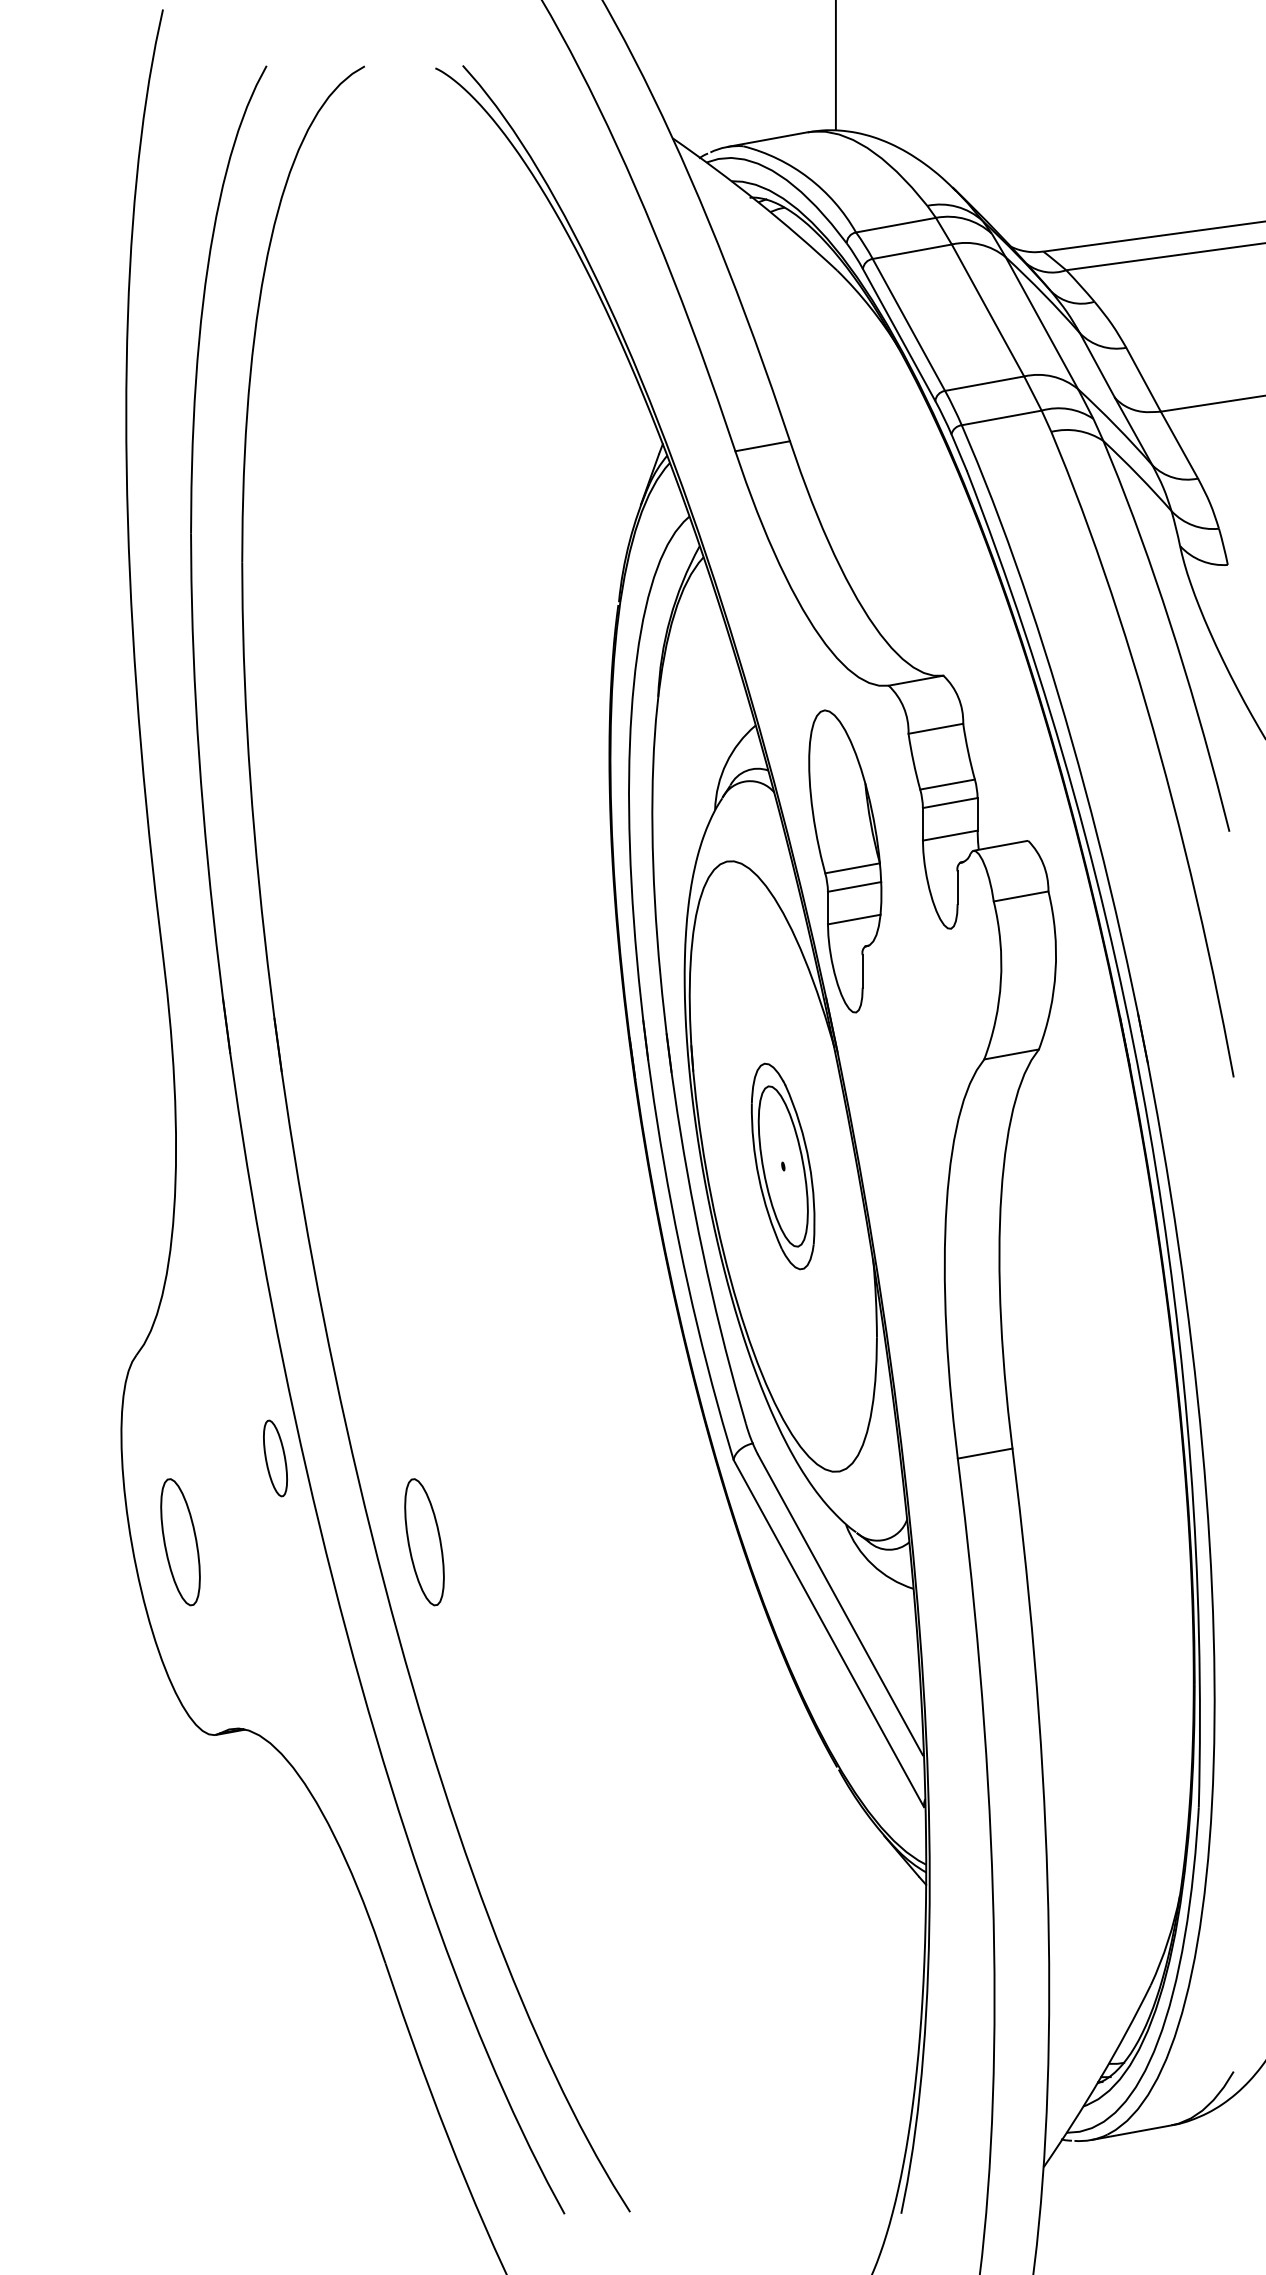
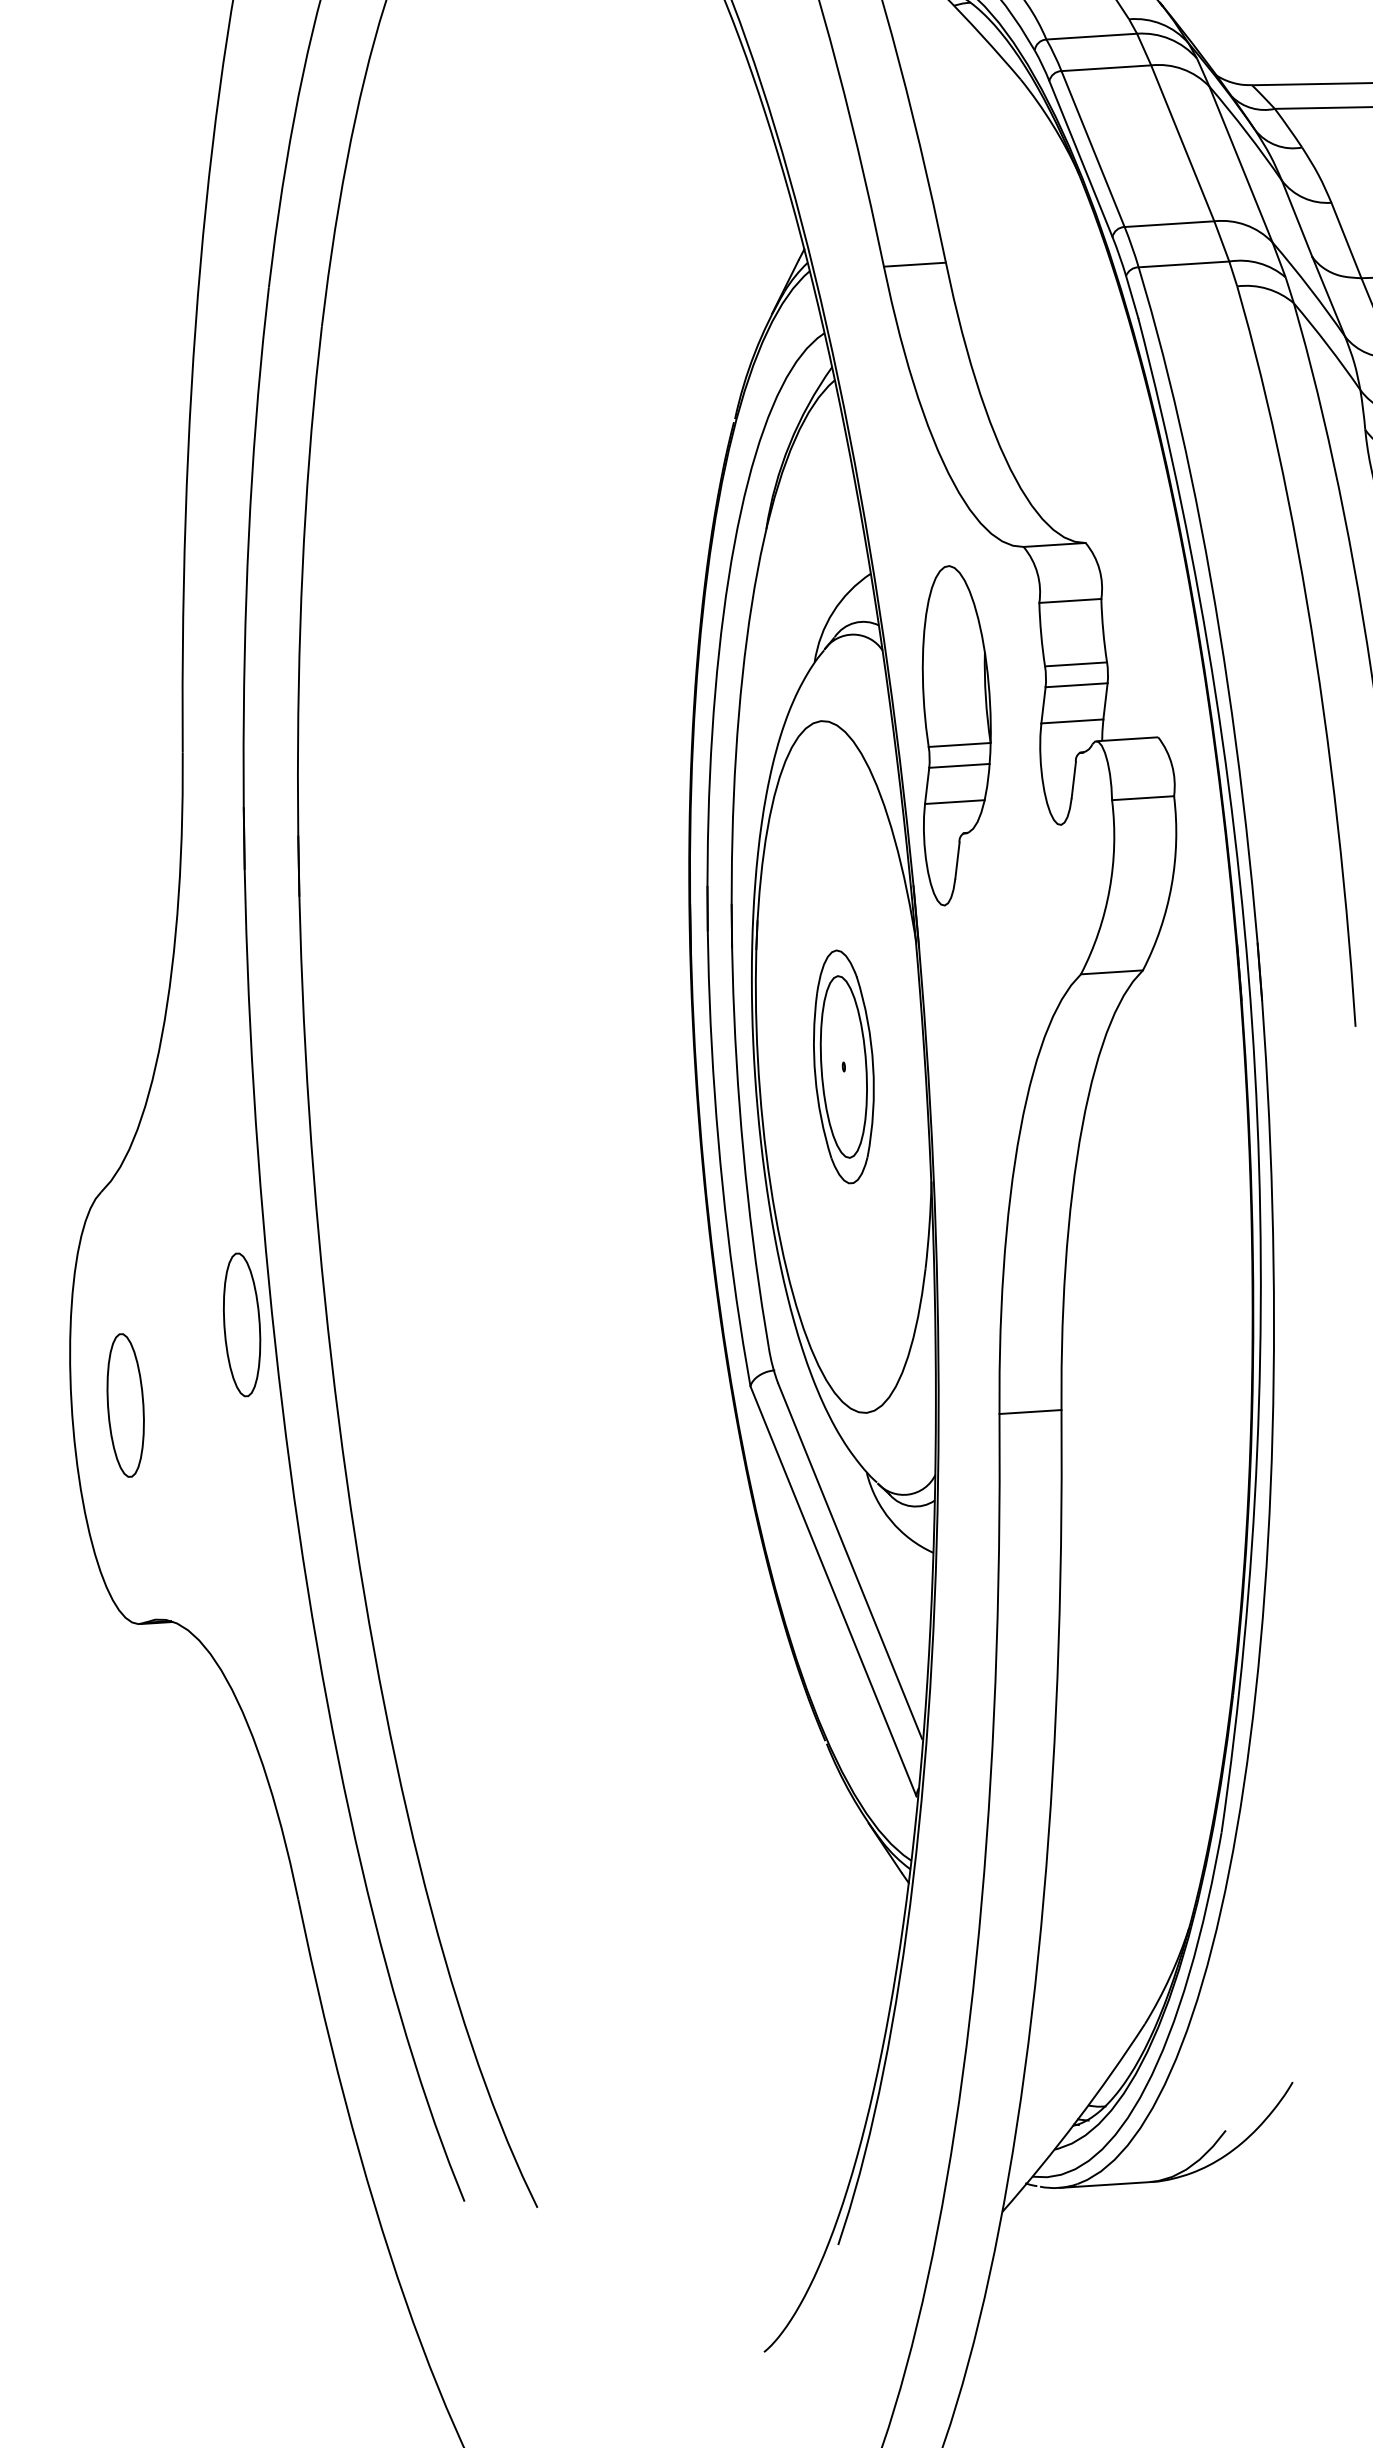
part: (275, 1458) -> (242, 1324), size x1.67
part: (424, 1542) -> (396, 1437), removed

